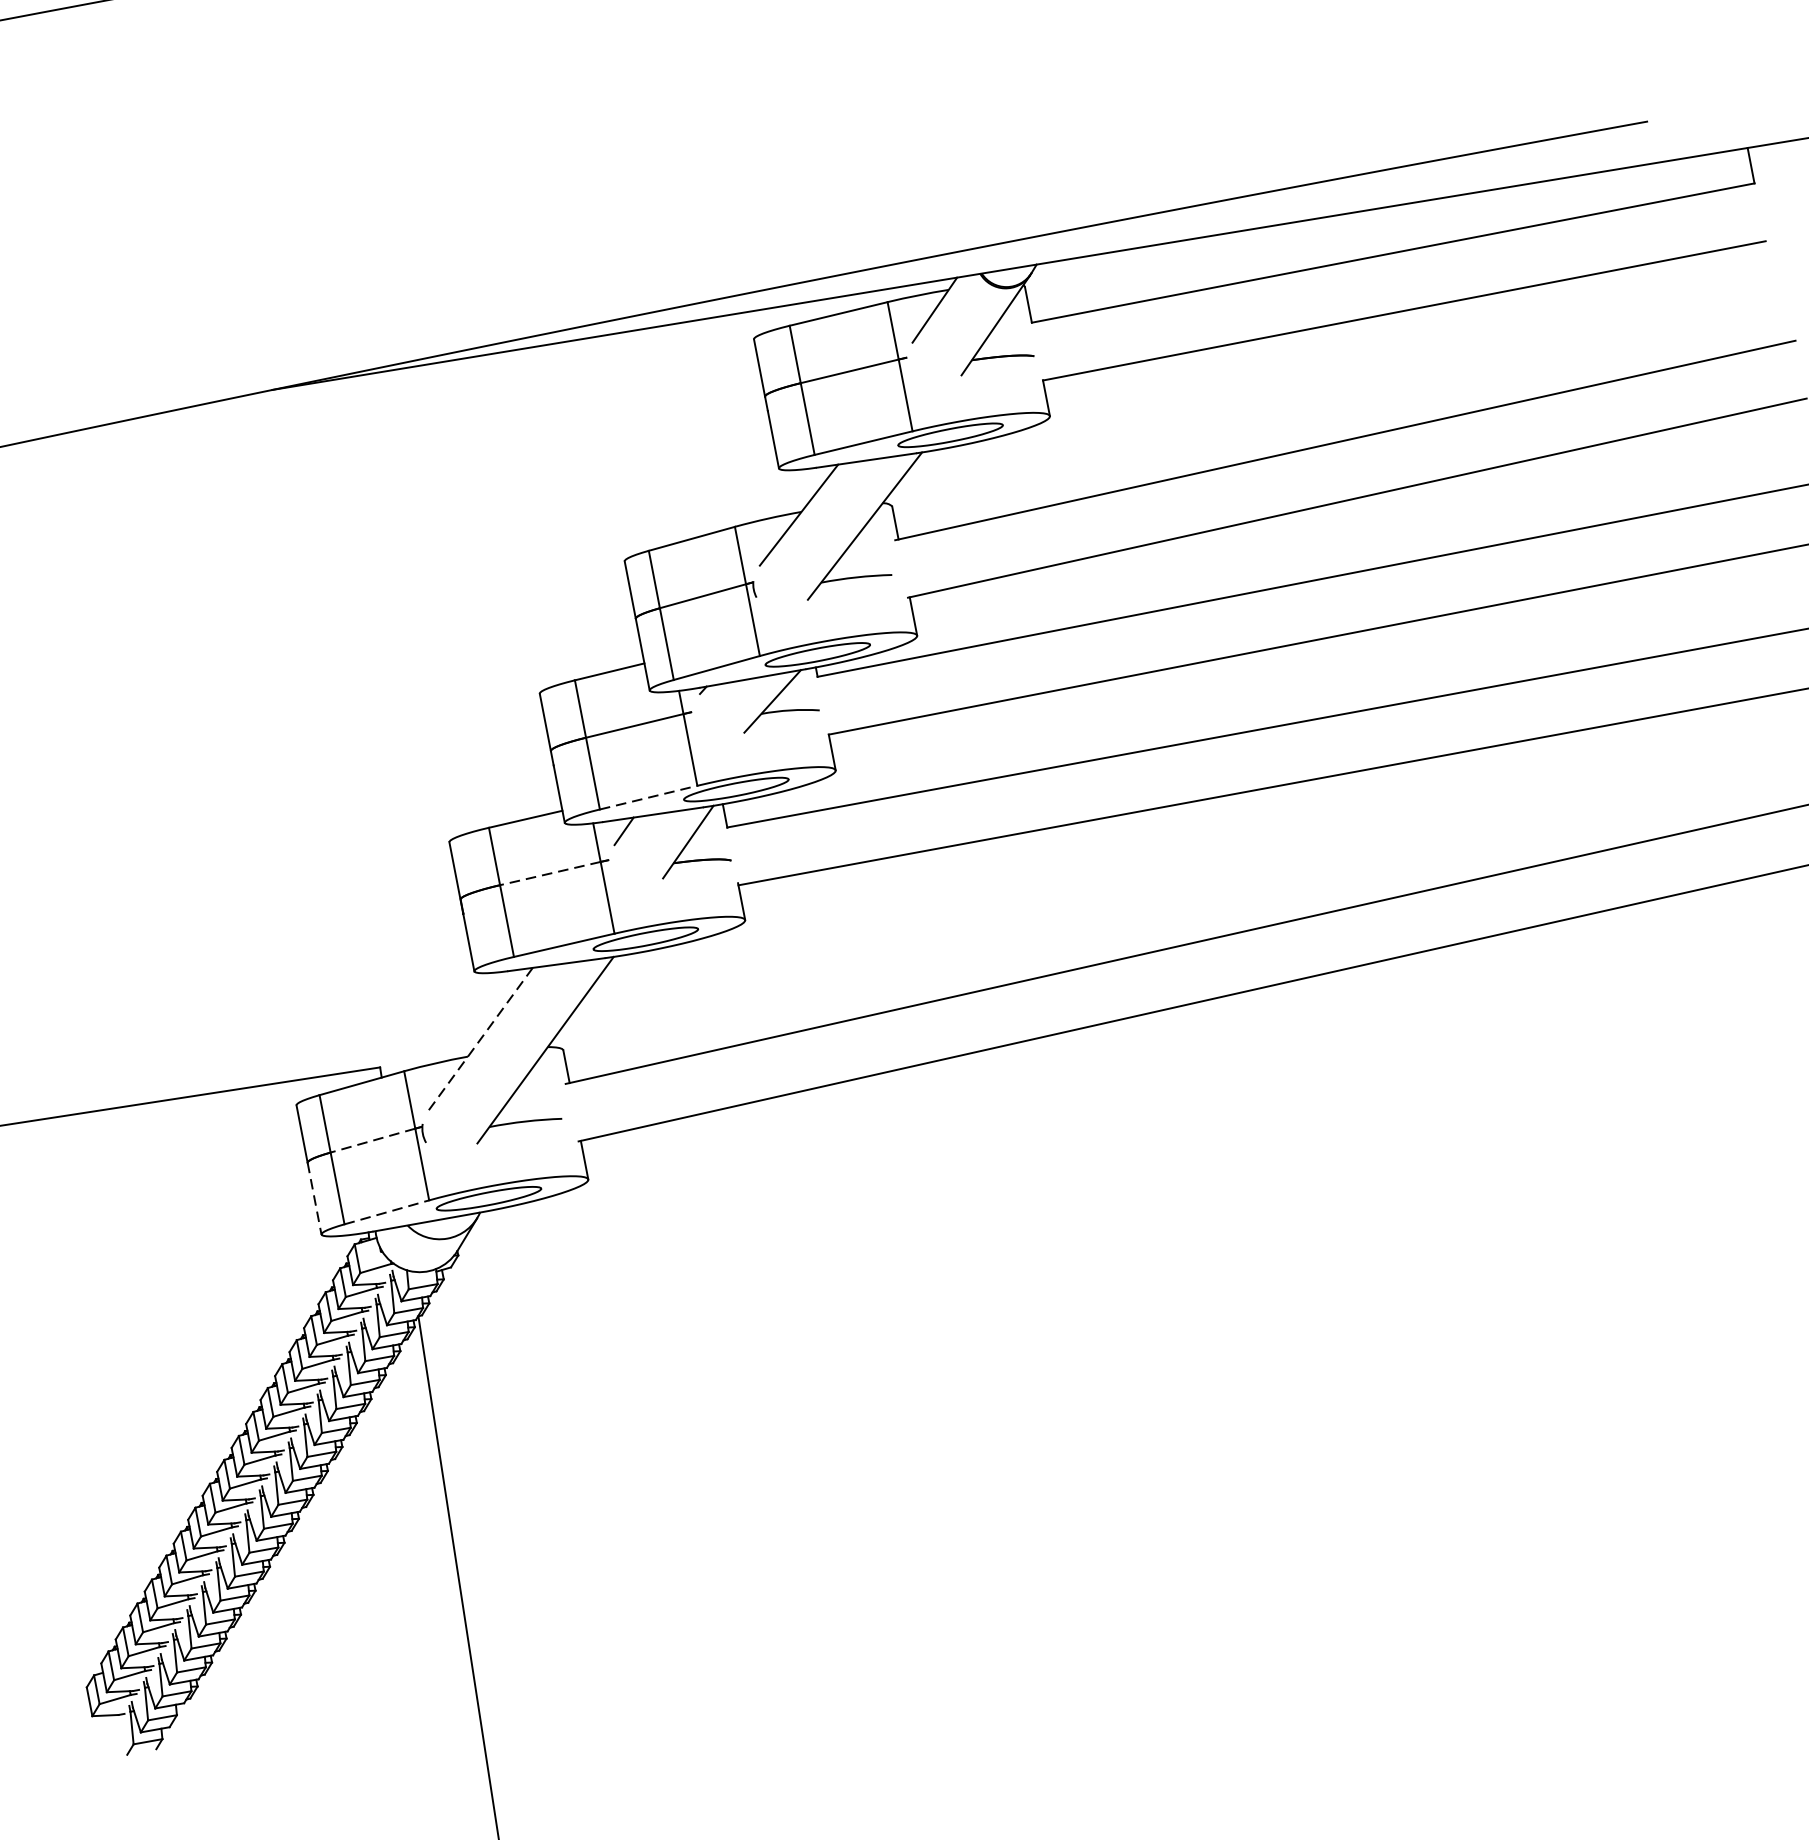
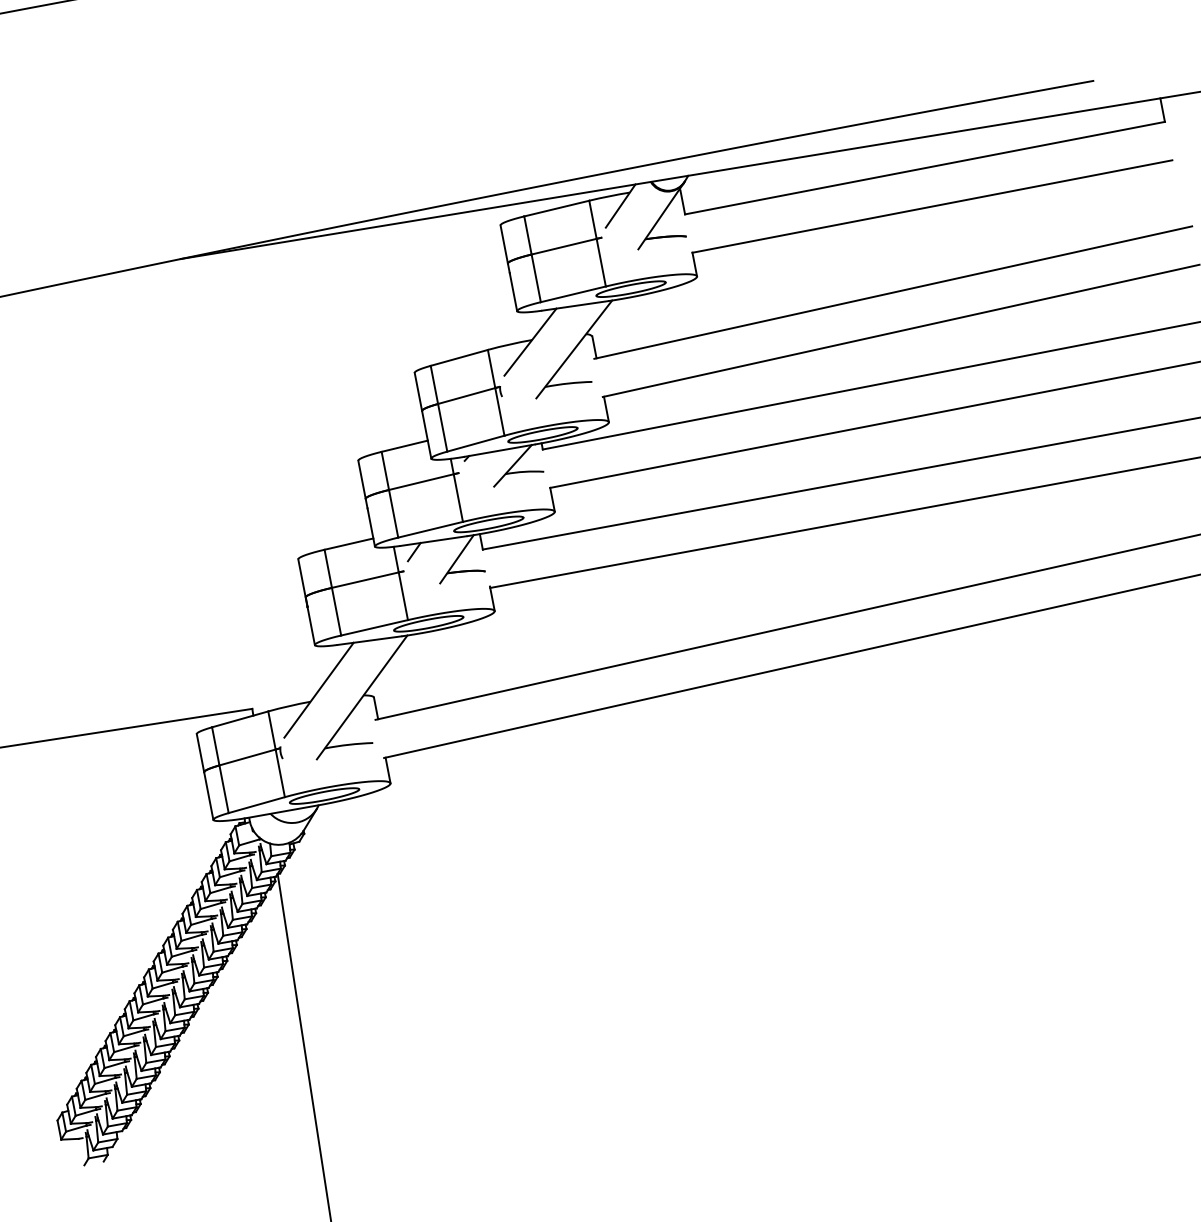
line: (649, 797) -> (431, 529), dashed -> solid
line: (549, 874) -> (364, 580), dashed -> solid
line: (481, 1039) -> (319, 690), dashed -> solid
line: (372, 1140) -> (247, 757), dashed -> solid
line: (314, 1199) -> (208, 796), dashed -> solid
line: (387, 1211) -> (257, 804), dashed -> solid

